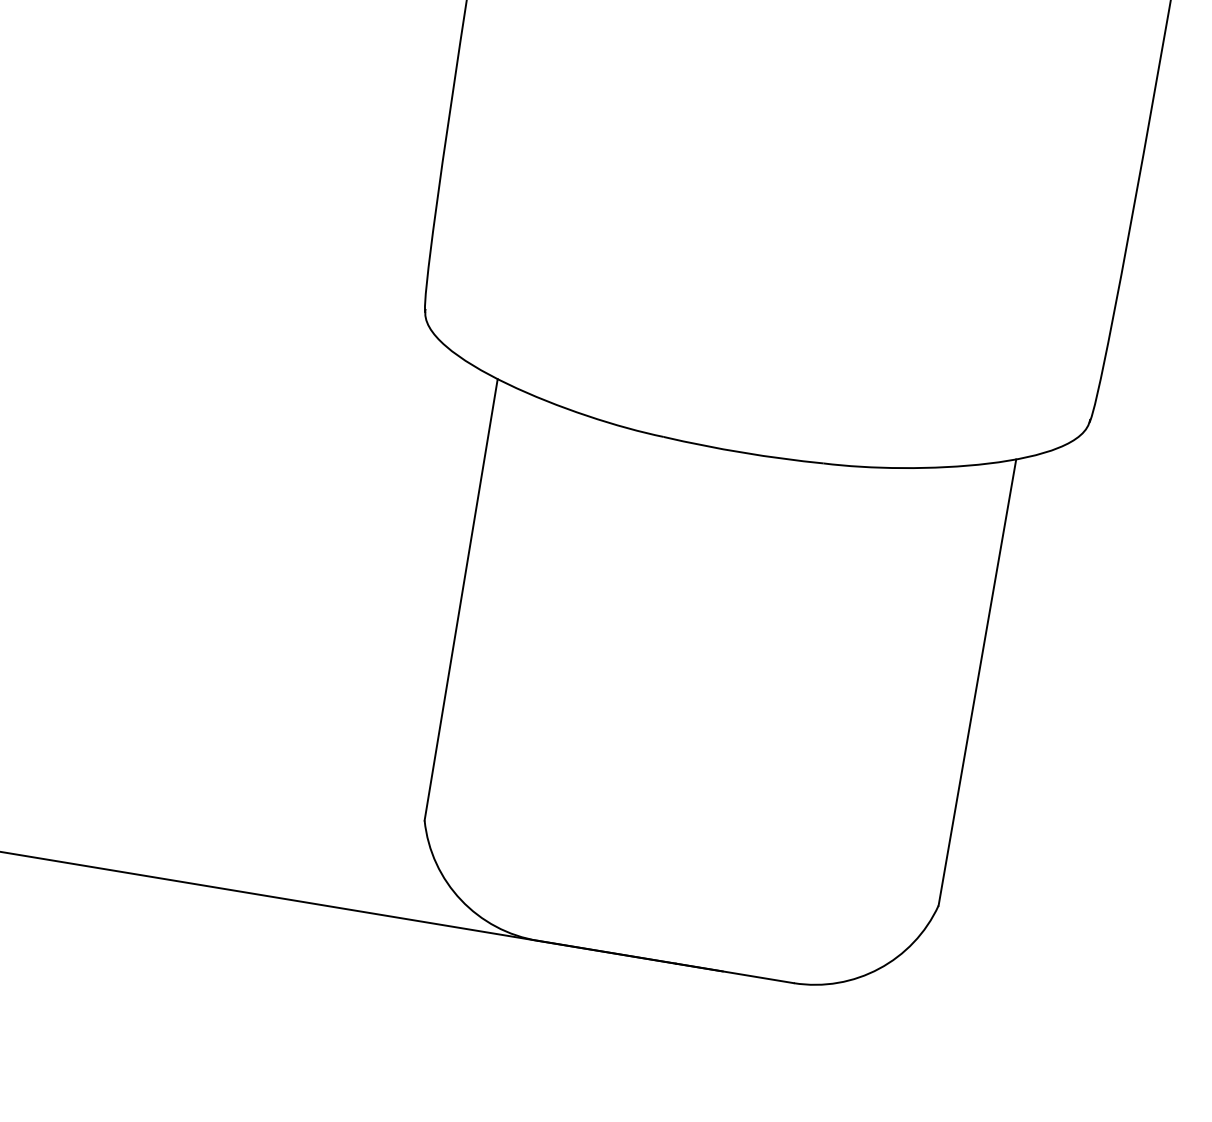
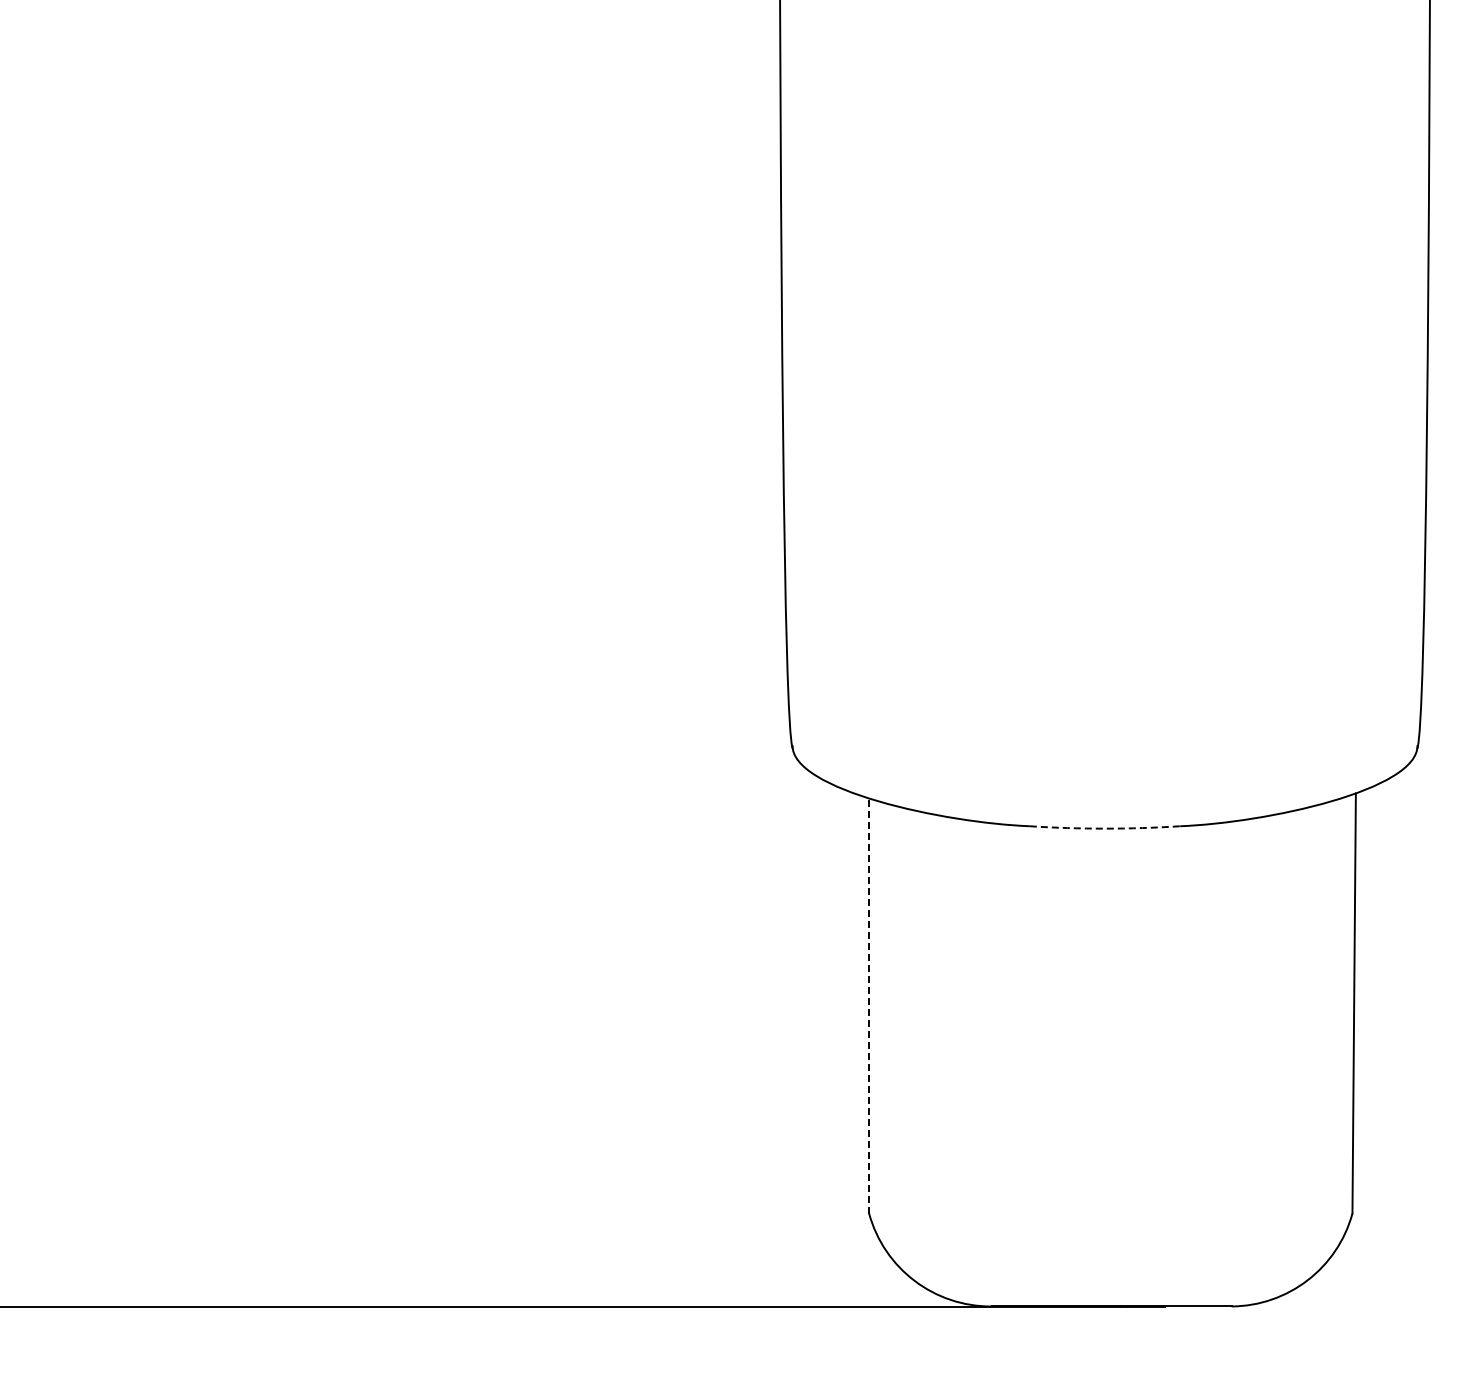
arc: (743, 452) -> (1105, 828), solid -> dashed
line: (461, 600) -> (869, 1006), solid -> dashed

